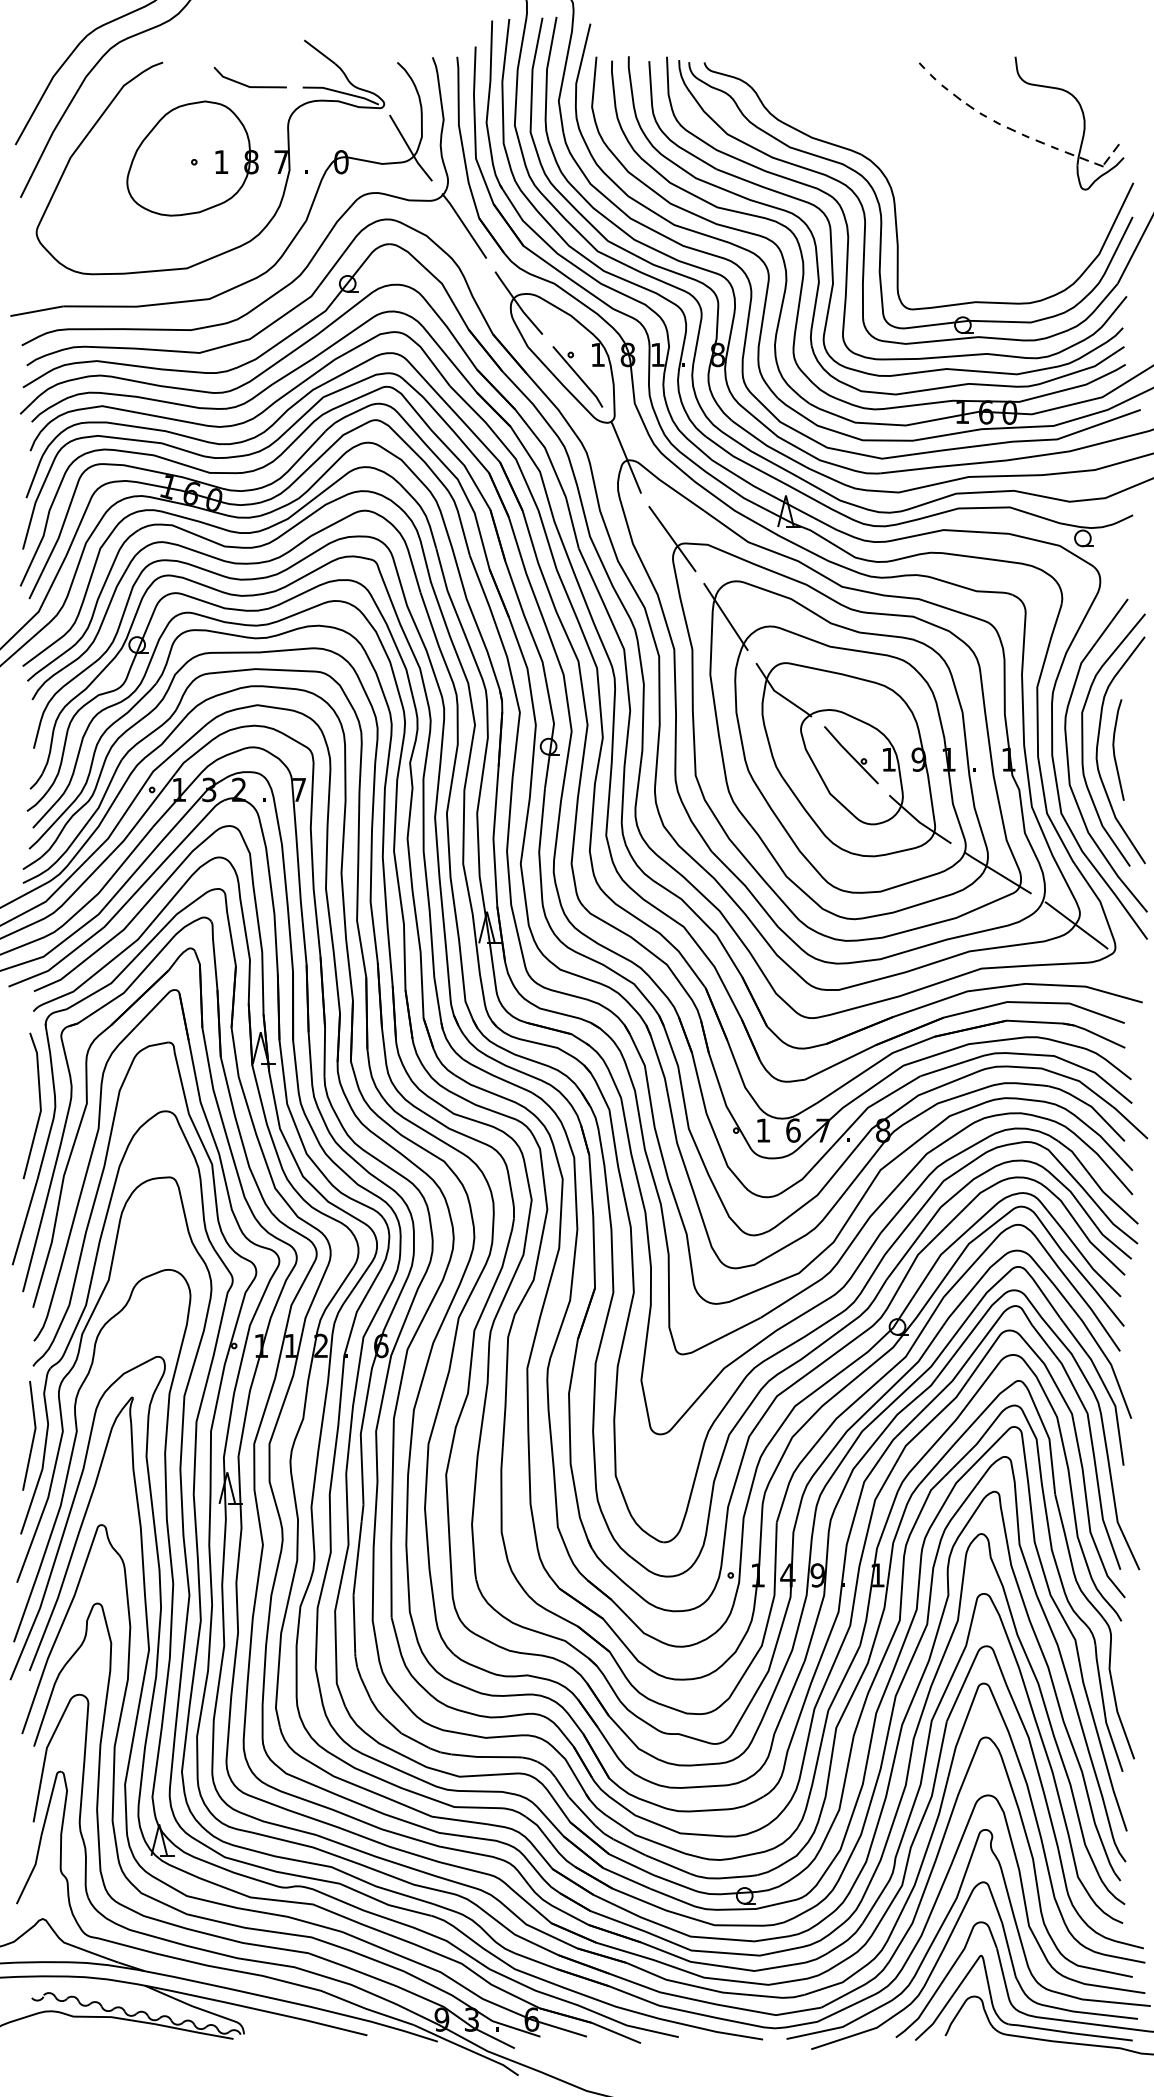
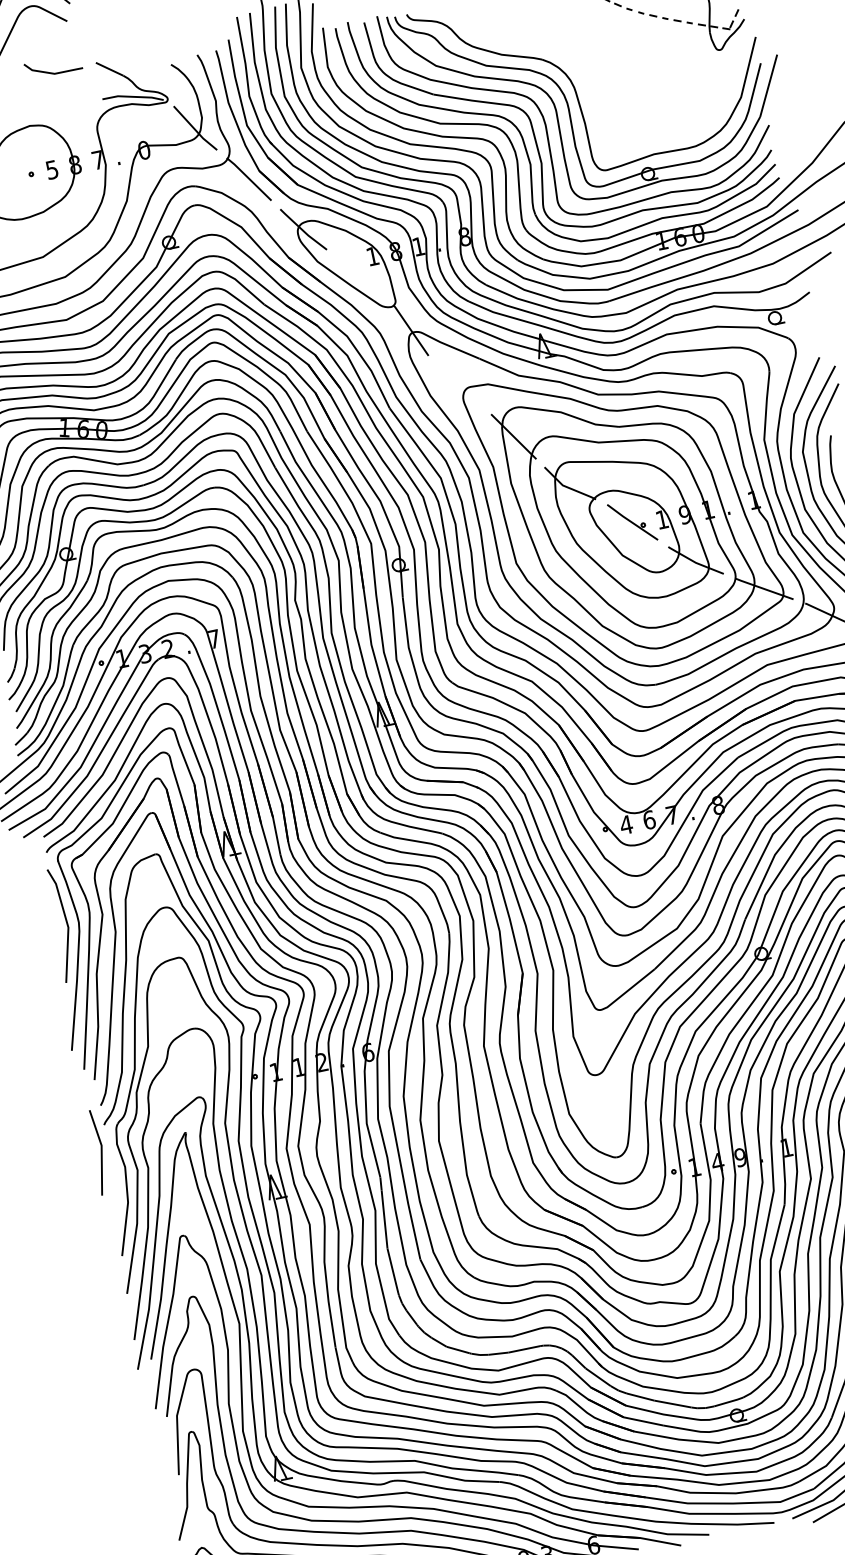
line: (246, 84) -> (51, 72), moved
text: (221, 162) -> (52, 170), 1 -> 5
part: (577, 376) -> (360, 276), removed
line: (672, 539) -> (460, 385), removed
text: (763, 1130) -> (626, 824), 1 -> 4
line: (32, 1437) -> (100, 1153), moved

